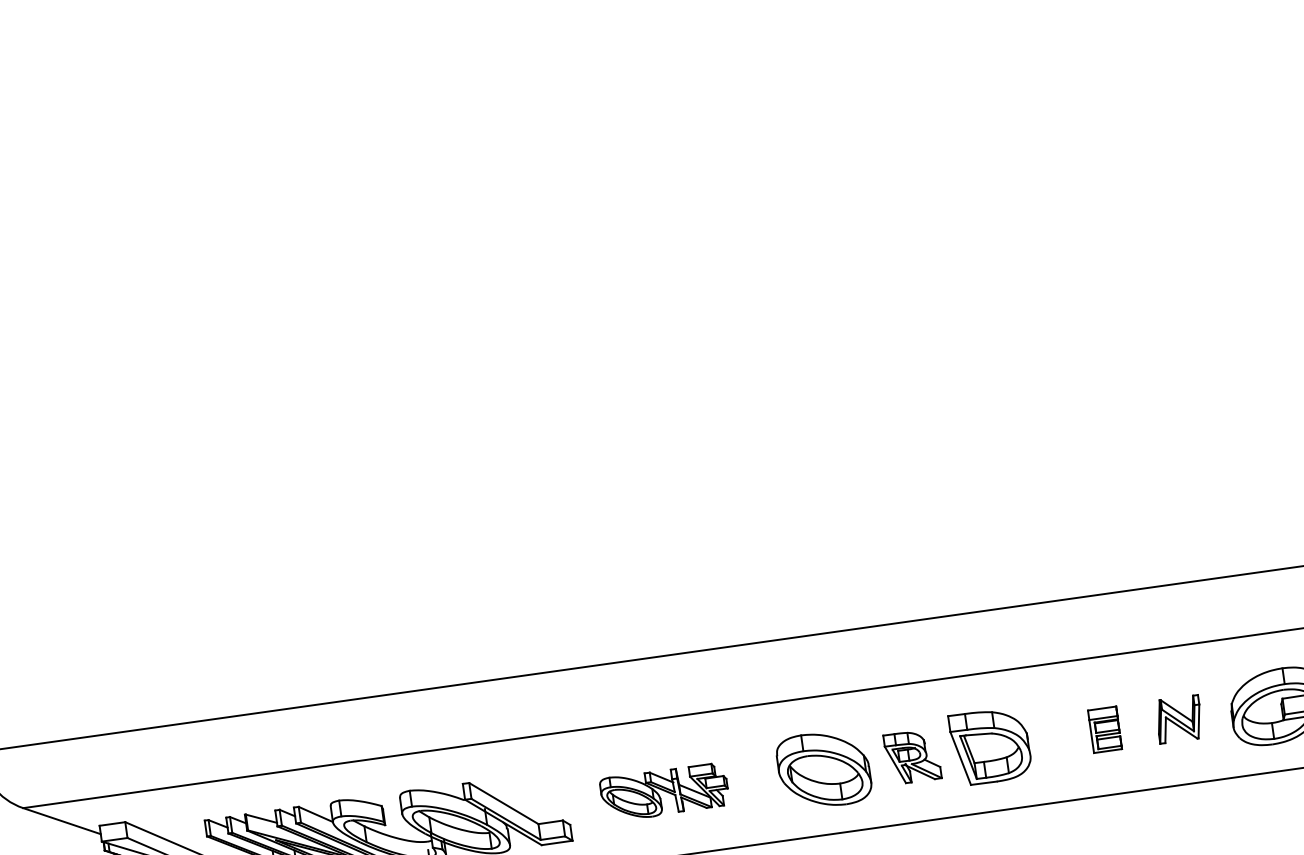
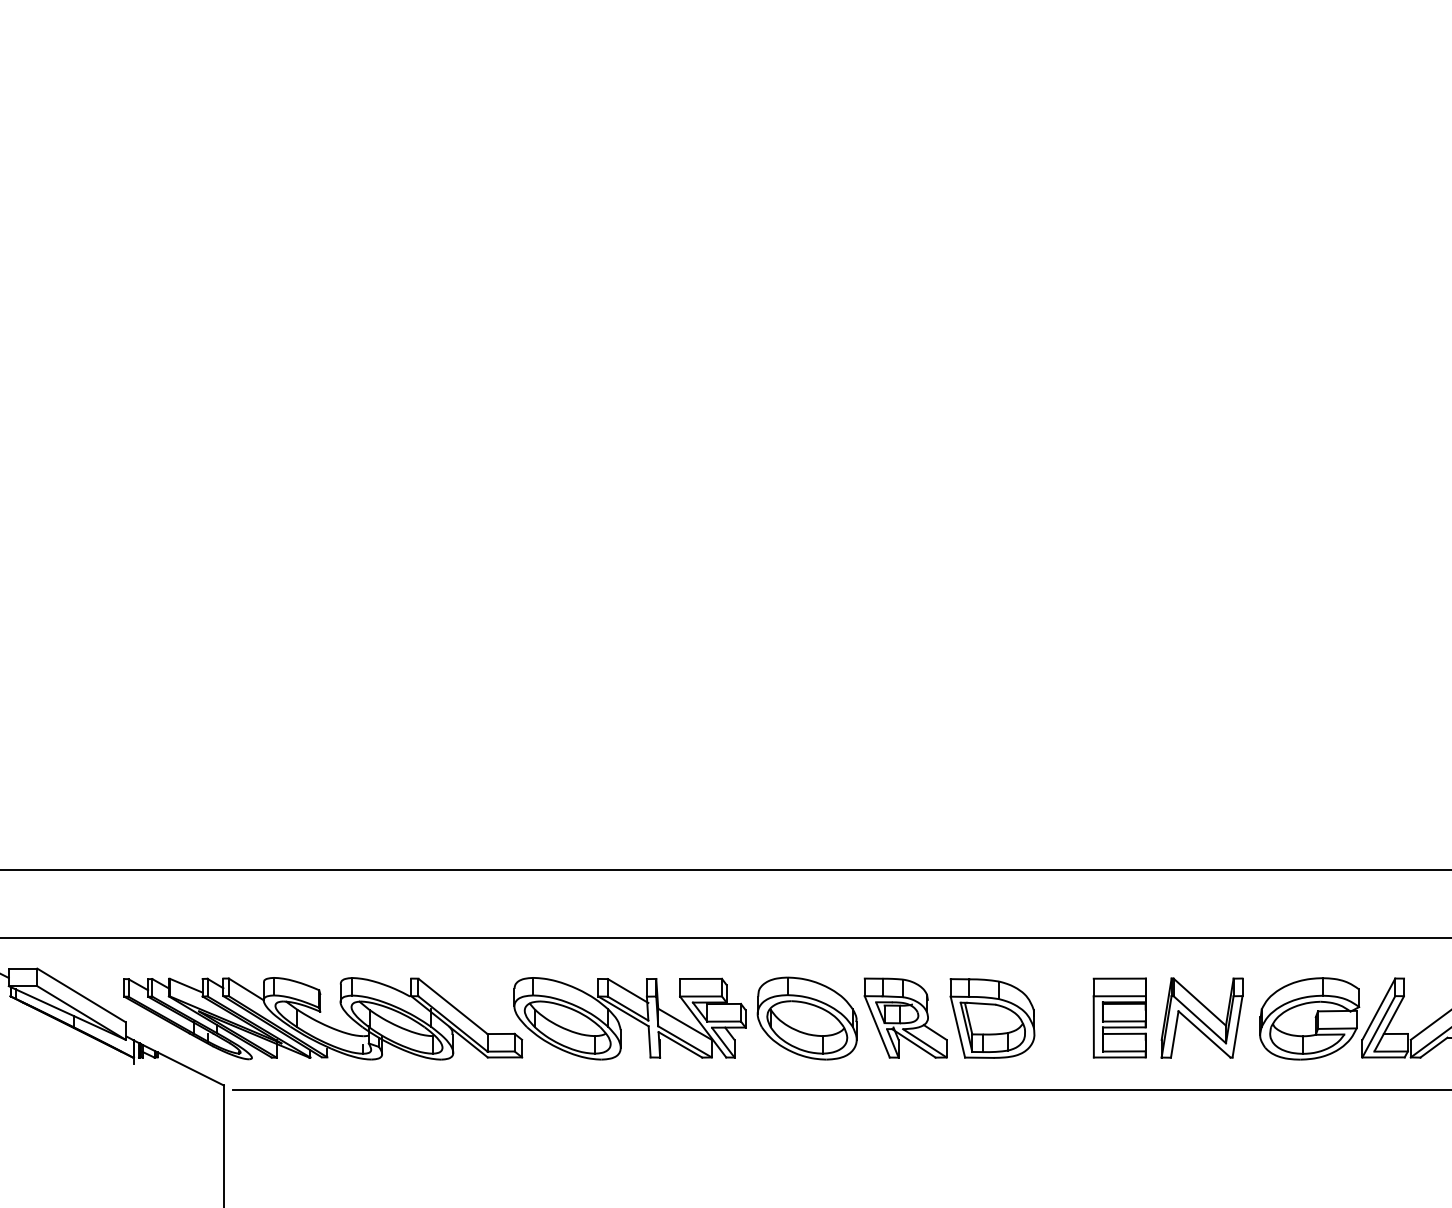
part: (1178, 718) -> (1201, 1017), size x1.67
part: (1104, 729) -> (1119, 1017), size x1.67
part: (912, 756) -> (905, 1017), size x1.43
part: (664, 792) -> (629, 1018), size x1.67

